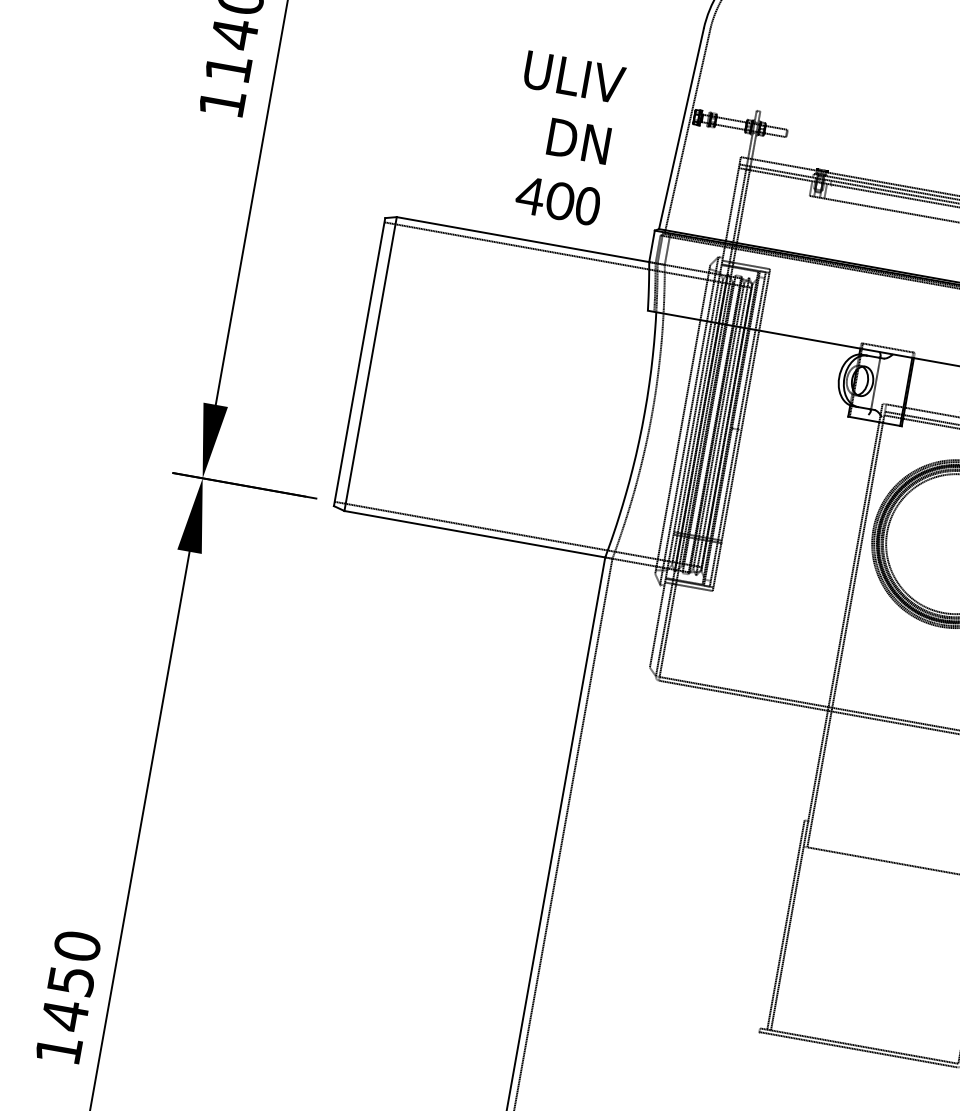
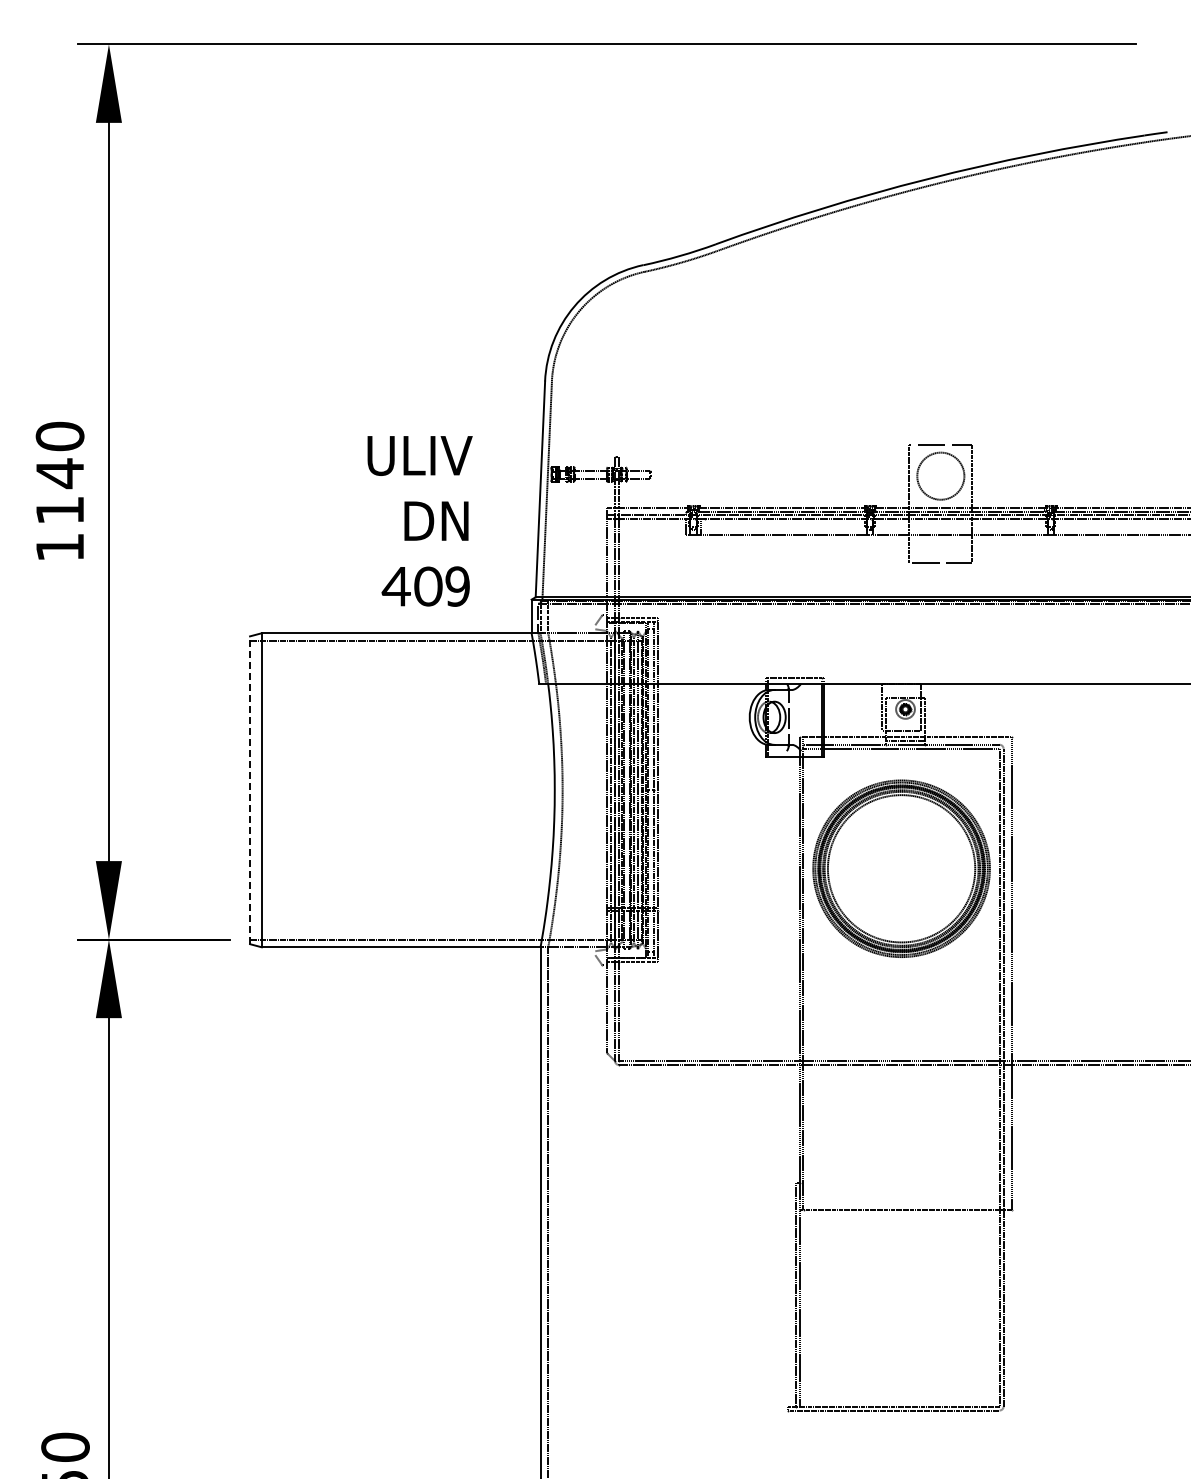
text: (587, 206) -> (457, 586), 0 -> 9
line: (359, 362) -> (250, 790), solid -> dashed
line: (682, 419) -> (595, 790), removed
line: (689, 421) -> (602, 790), removed

